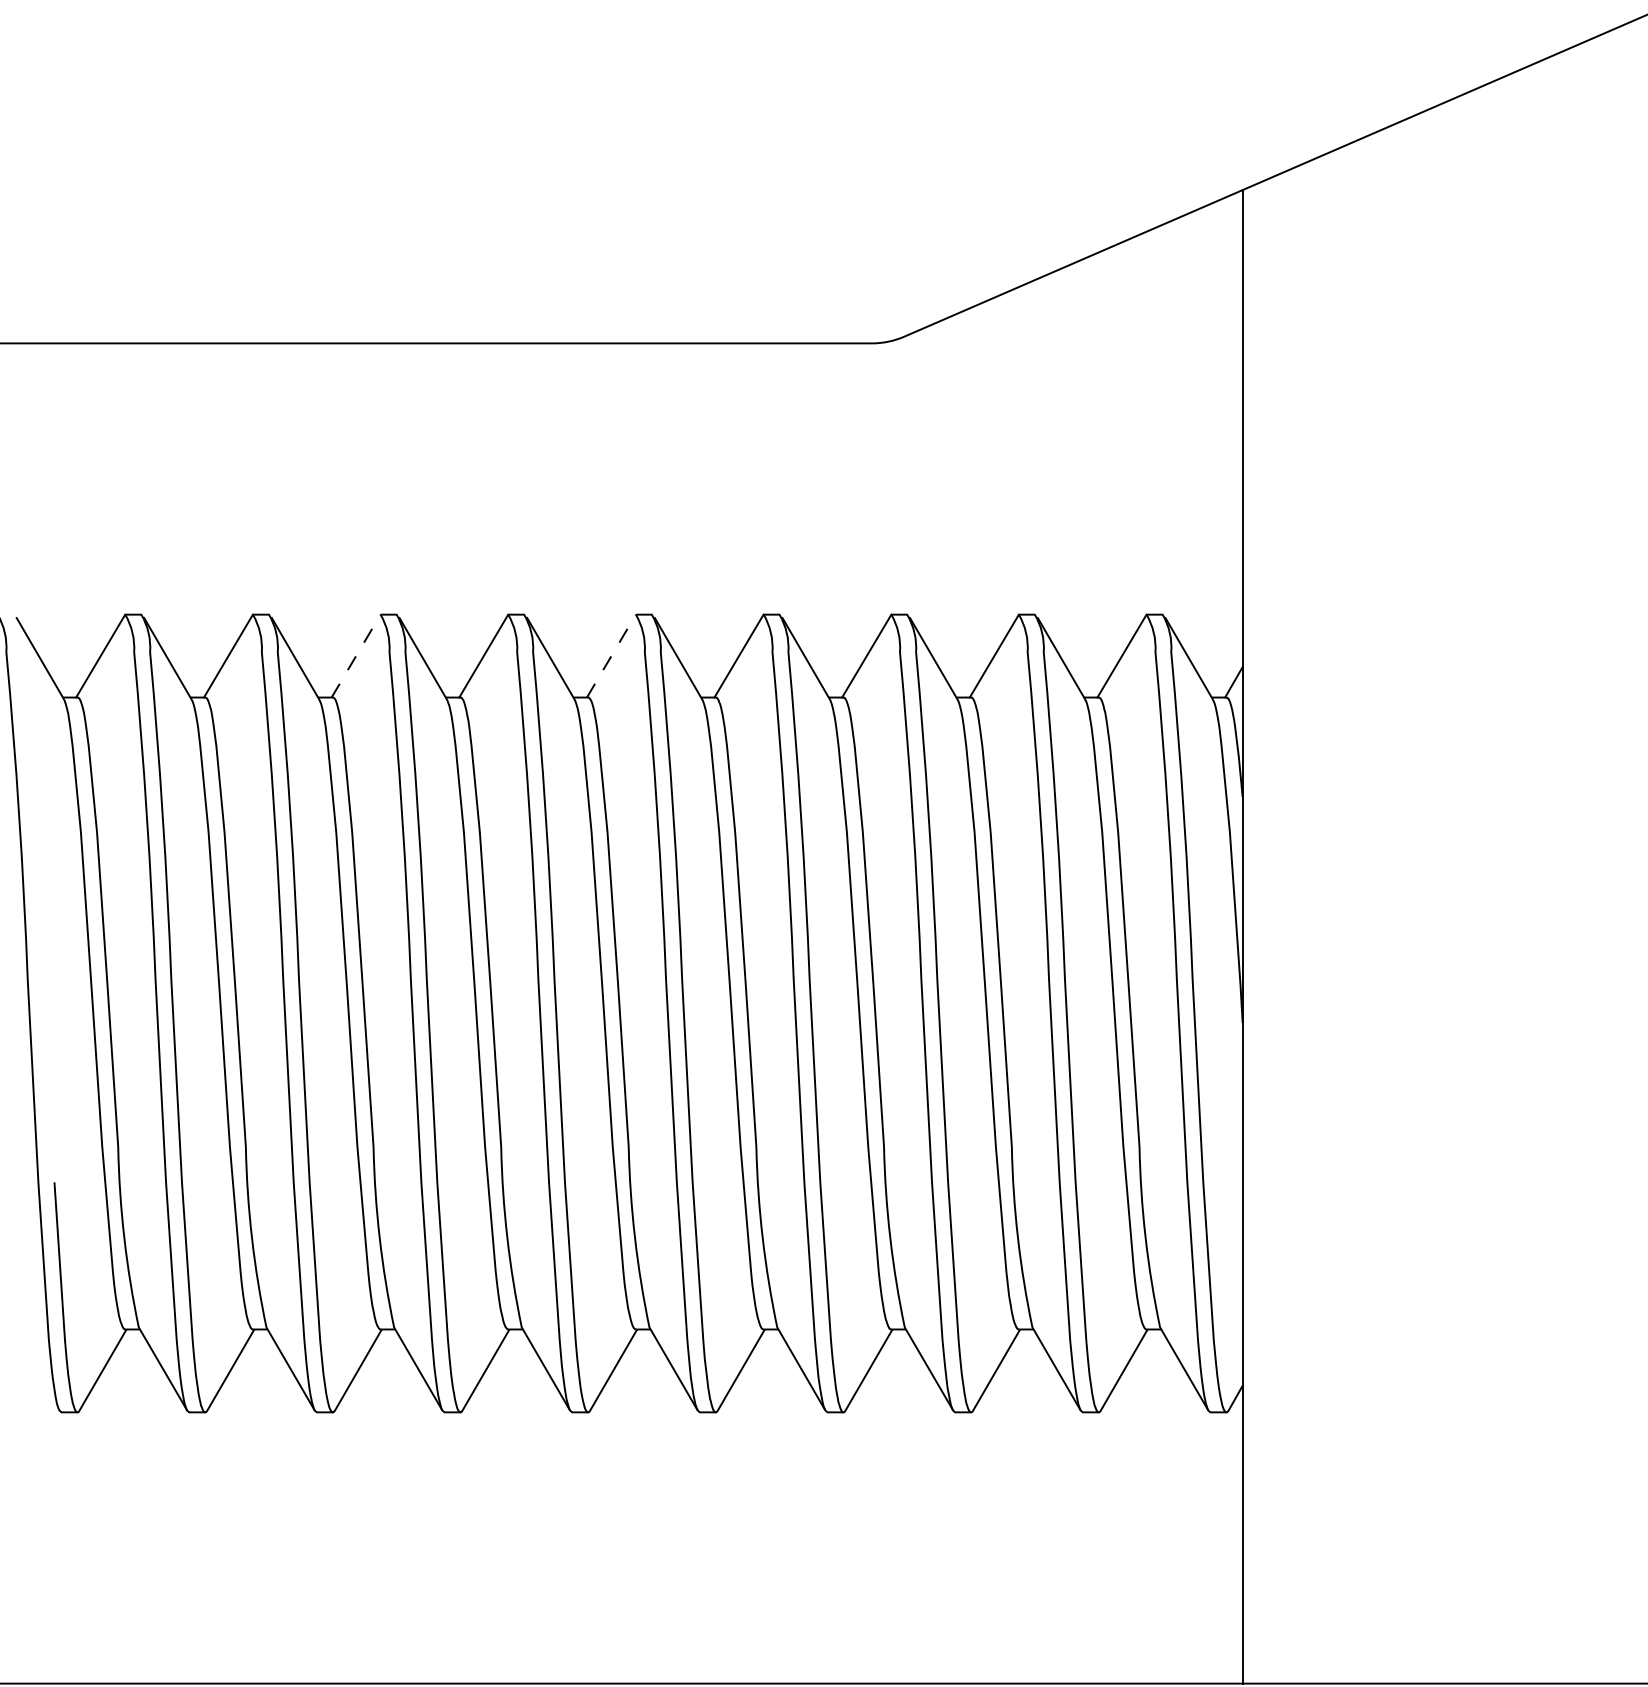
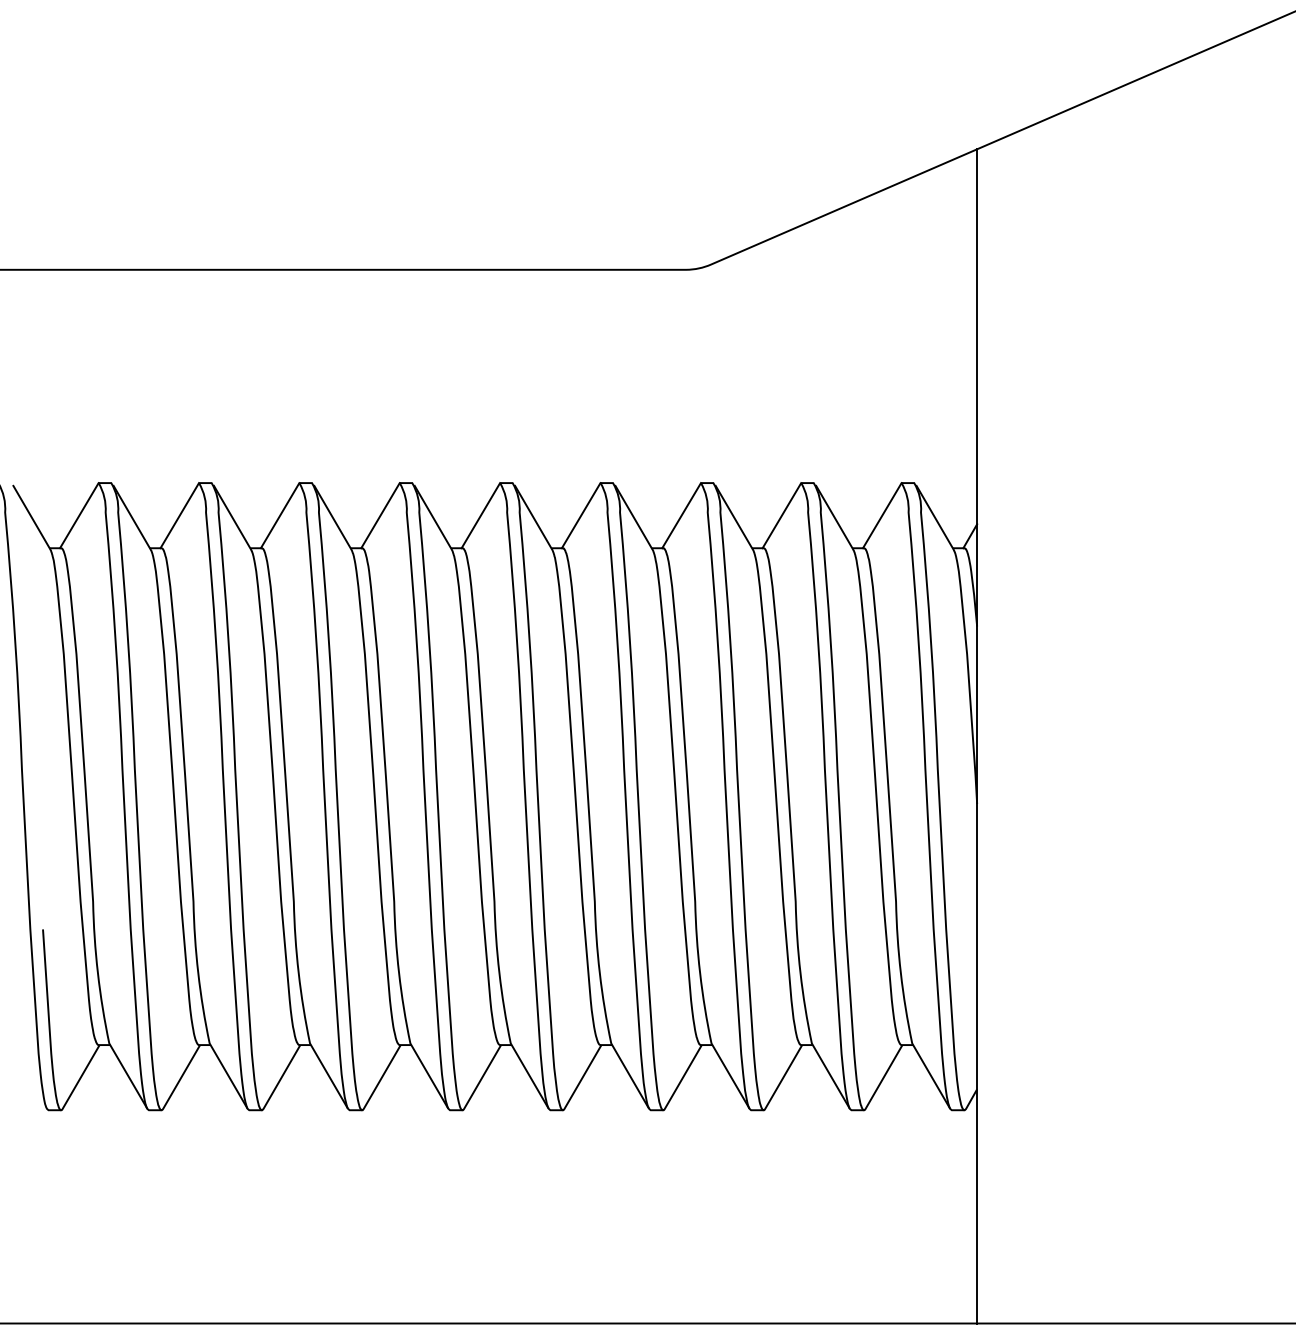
line: (356, 655) -> (280, 515), dashed -> solid
line: (611, 655) -> (480, 515), dashed -> solid

